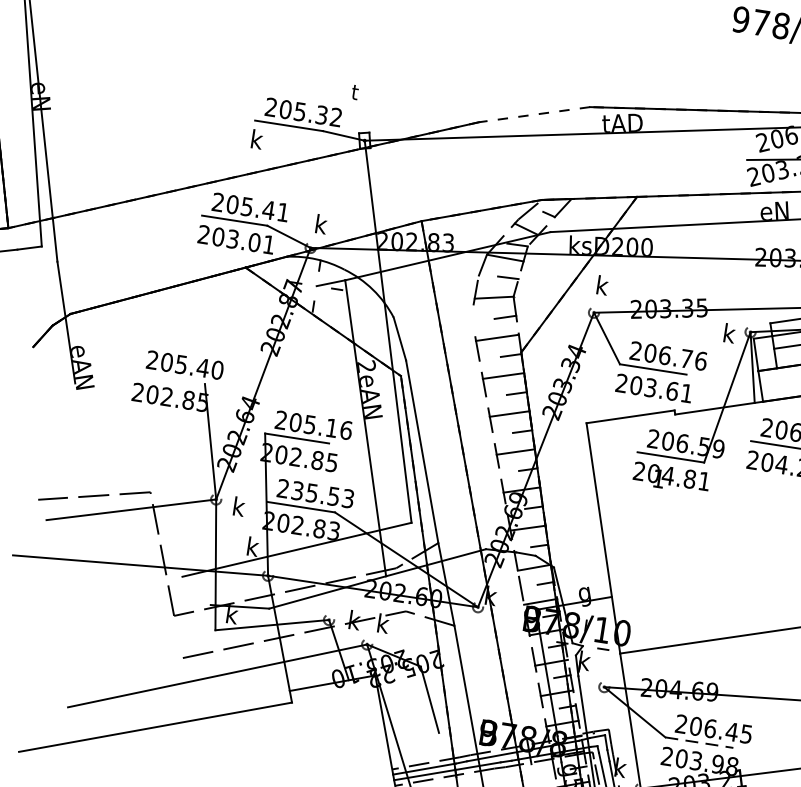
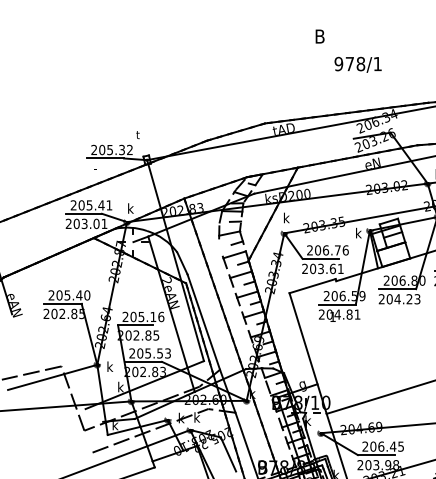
line: (535, 113) -> (236, 131), added
text: (260, 140) -> (91, 168), k -> -
line: (170, 377) -> (62, 303), added
text: (298, 491) -> (140, 353), 235.53 -> 205.53
line: (699, 743) -> (376, 455), dashed -> solid

